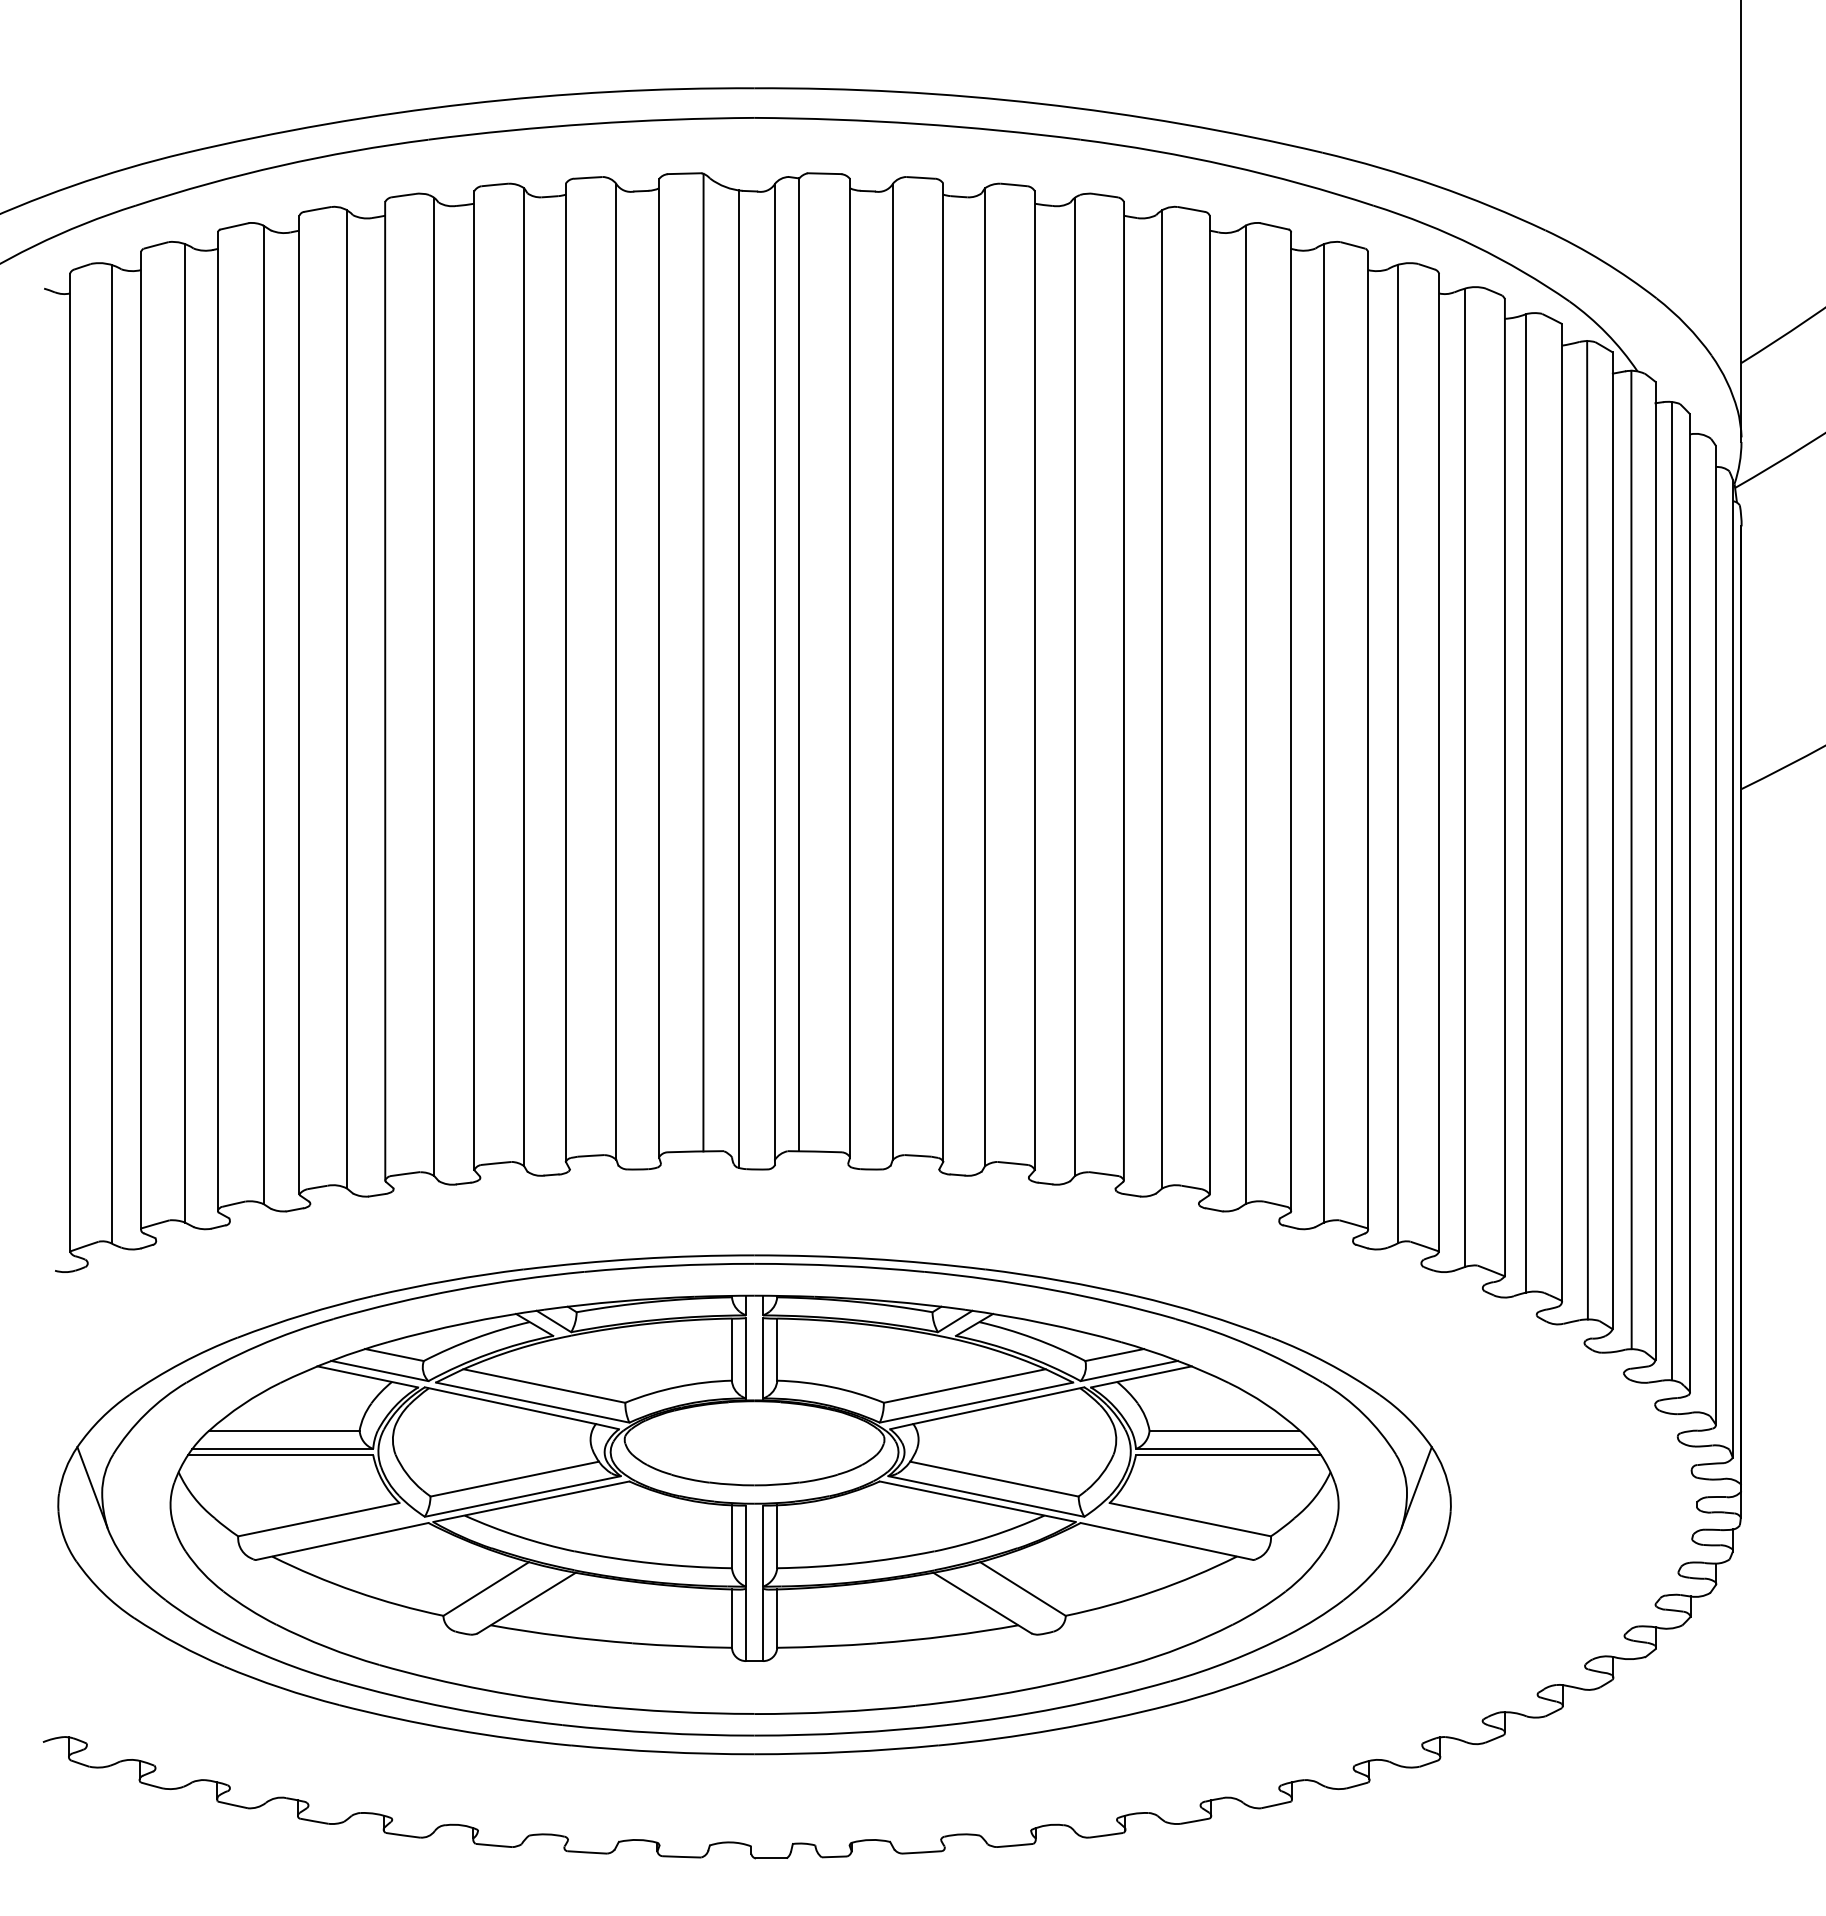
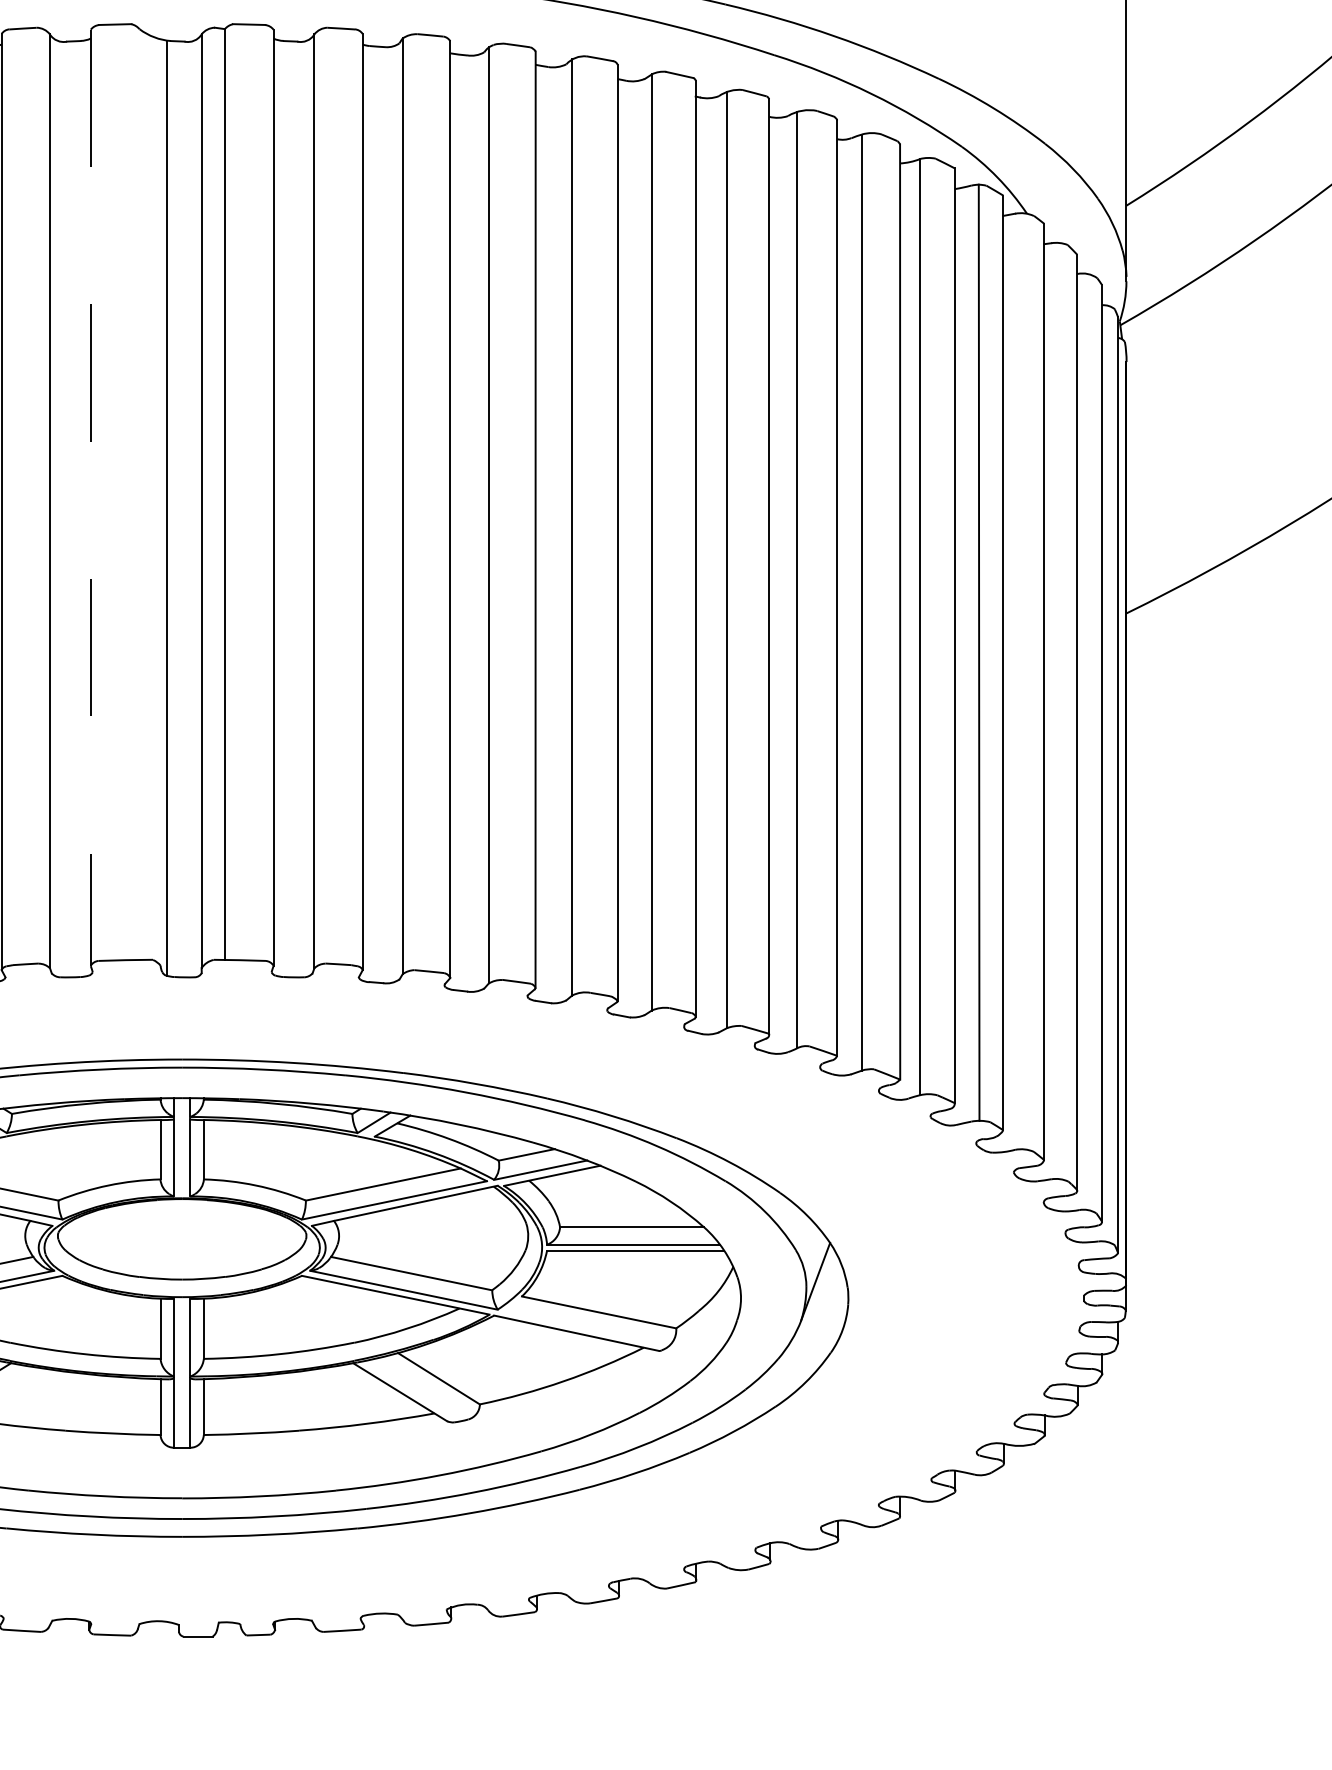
line: (703, 662) -> (133, 492), removed
line: (659, 668) -> (91, 498), solid -> dashed
line: (1631, 859) -> (1021, 680), removed
line: (1671, 890) -> (1059, 710), removed

